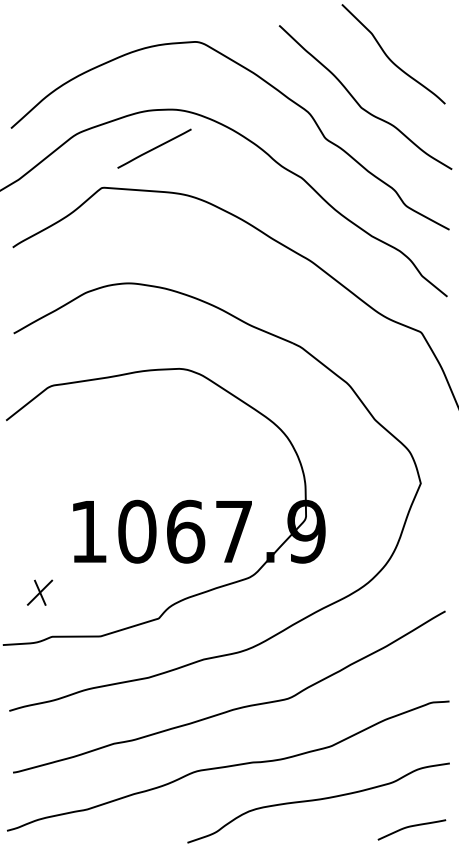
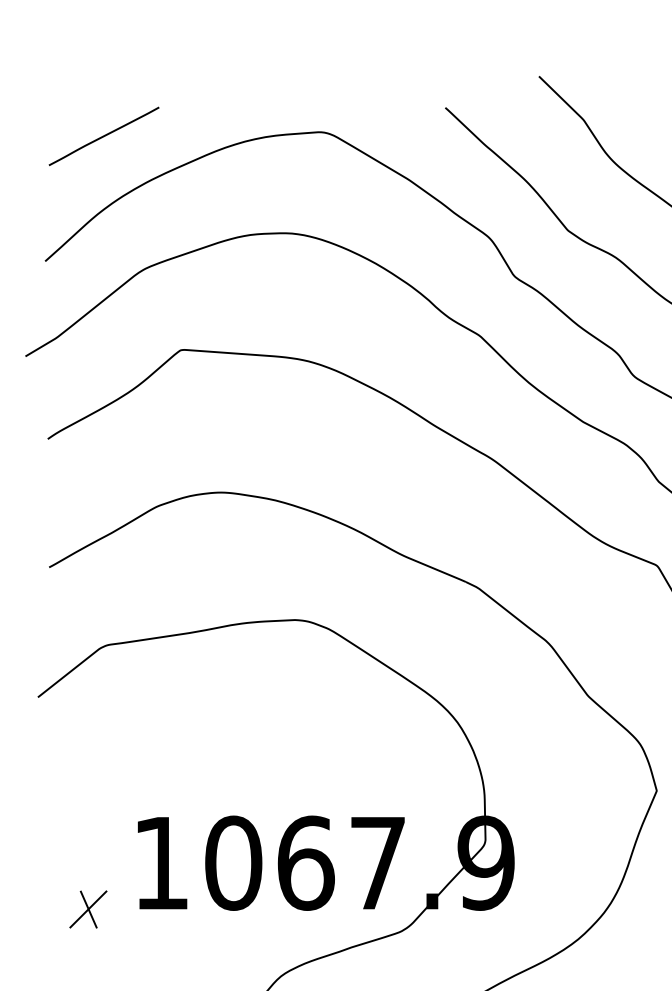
line: (154, 148) -> (104, 136), moved
part: (39, 592) -> (87, 909), moved

